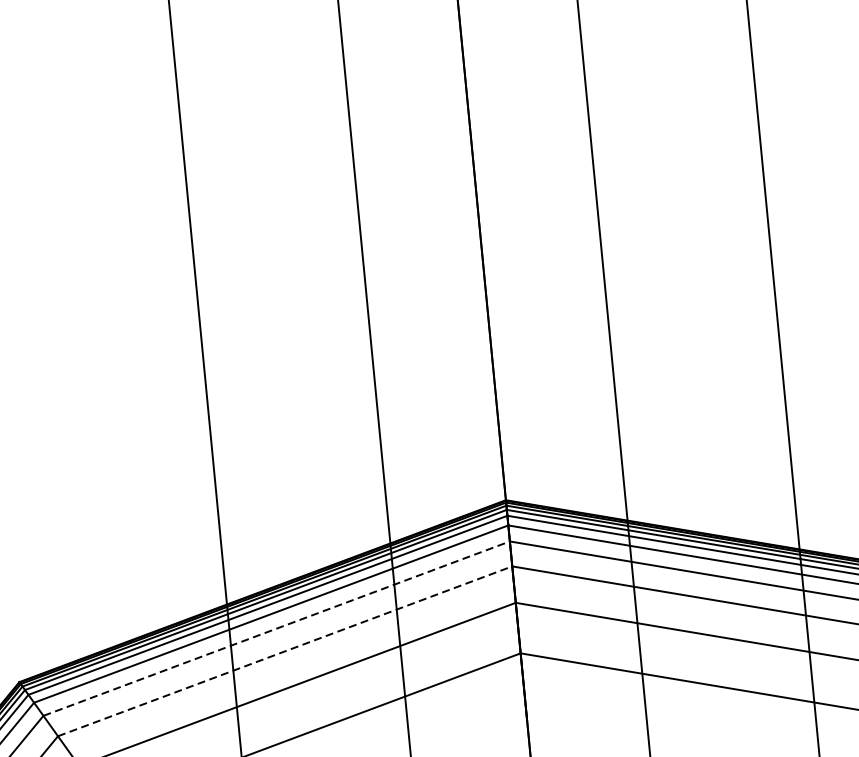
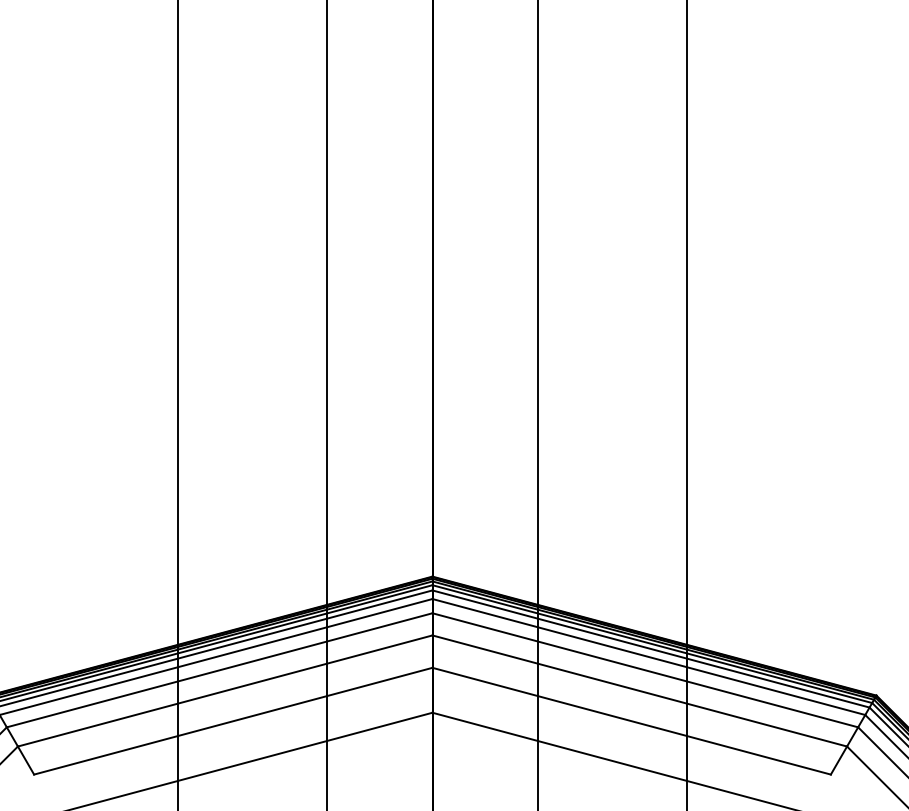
line: (277, 628) -> (220, 670), dashed -> solid
line: (285, 650) -> (225, 690), dashed -> solid

